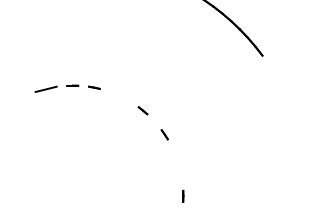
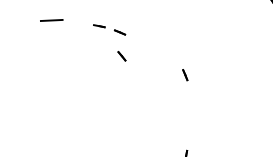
line: (45, 88) -> (51, 19), moved
part: (142, 110) -> (121, 55), moved
part: (164, 134) -> (185, 74), moved

